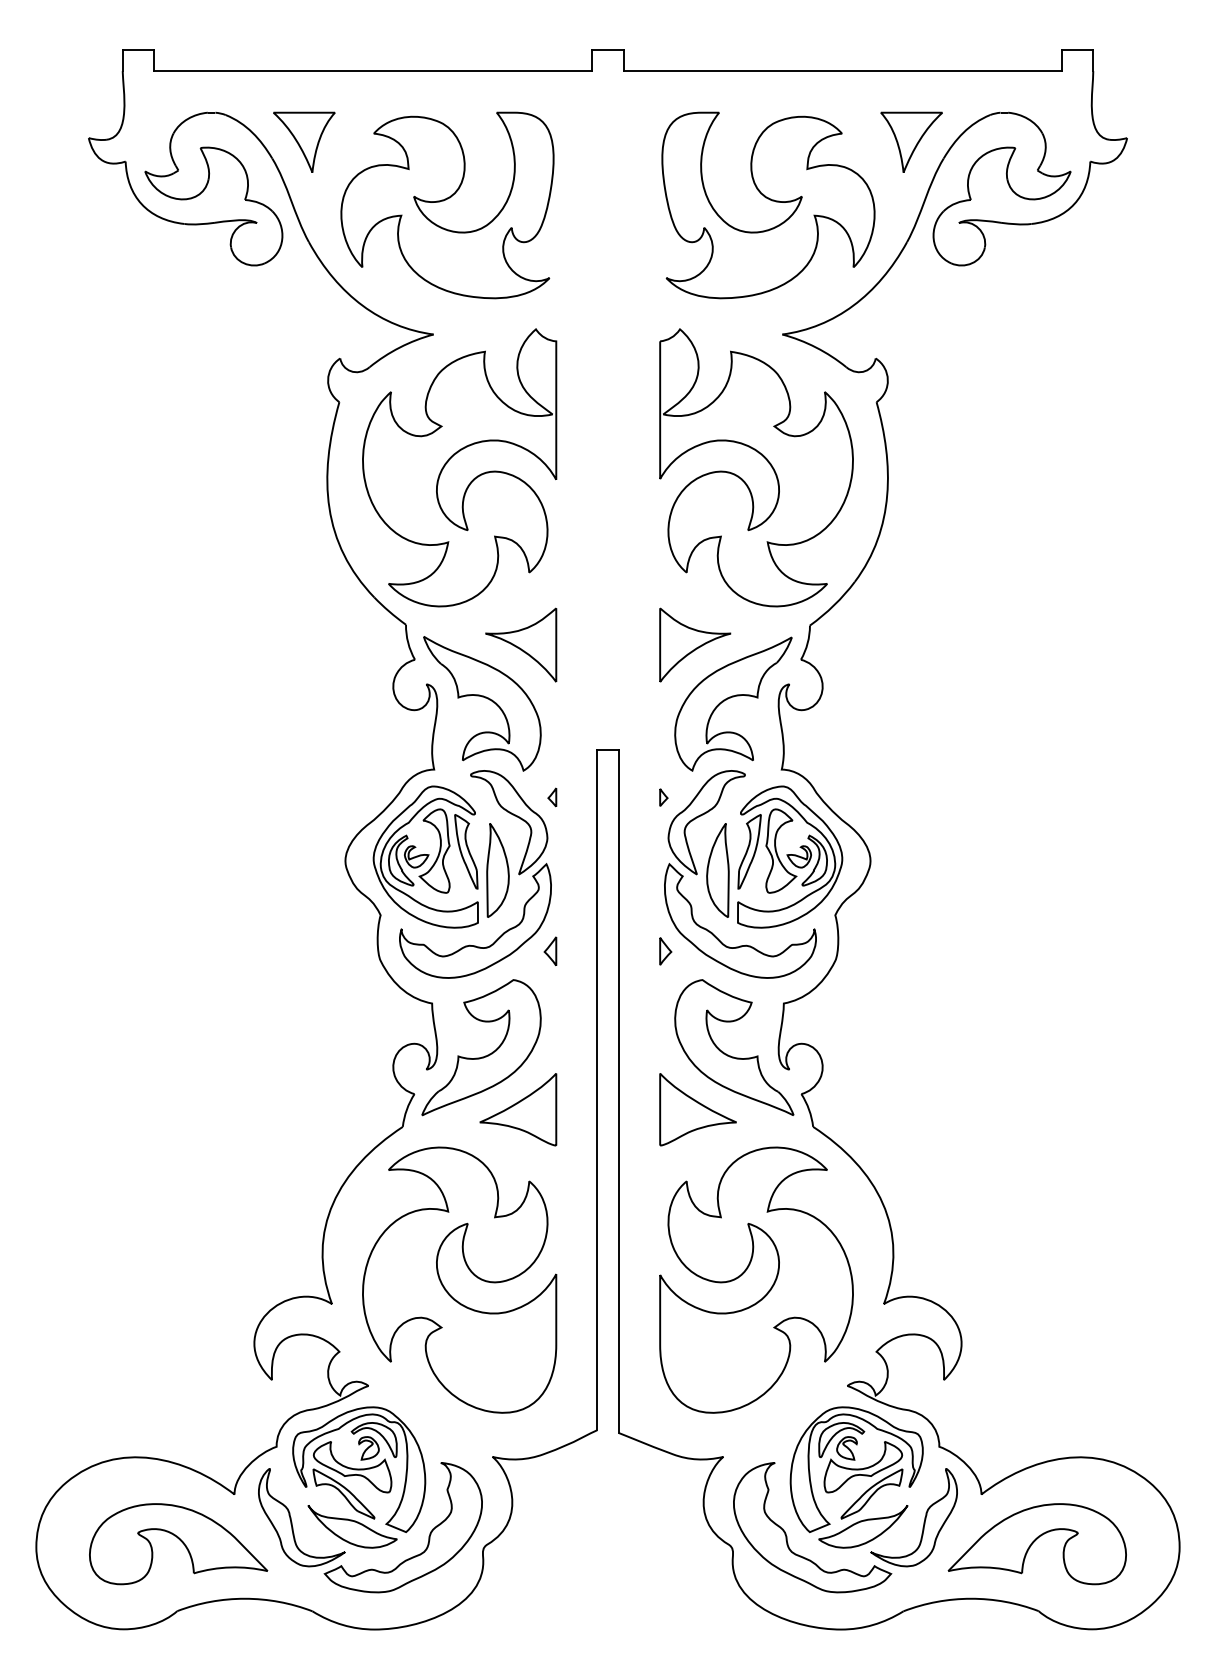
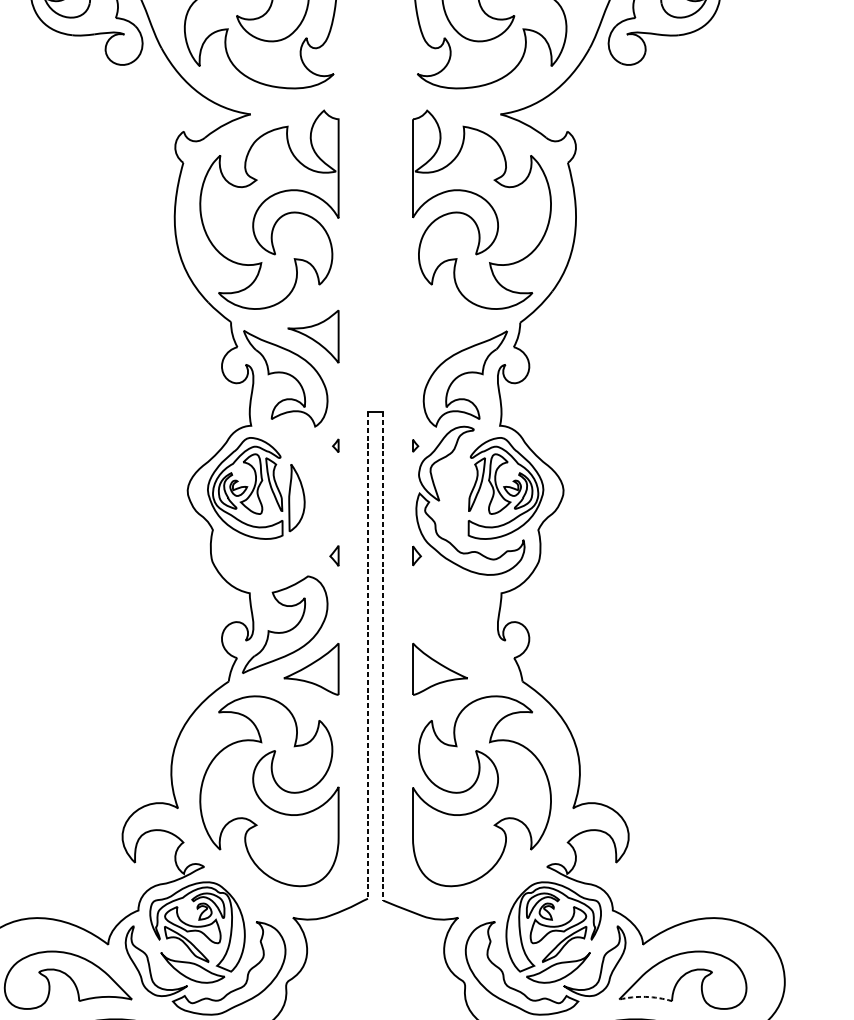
part: (695, 644) -> (438, 336), removed
part: (717, 870) -> (454, 498), removed
part: (518, 874) -> (311, 500), removed
part: (730, 1055) -> (463, 630), removed
line: (597, 1090) -> (368, 655), solid -> dashed
line: (618, 1092) -> (383, 656), solid -> dashed
arc: (985, 1567) -> (645, 996), solid -> dashed

